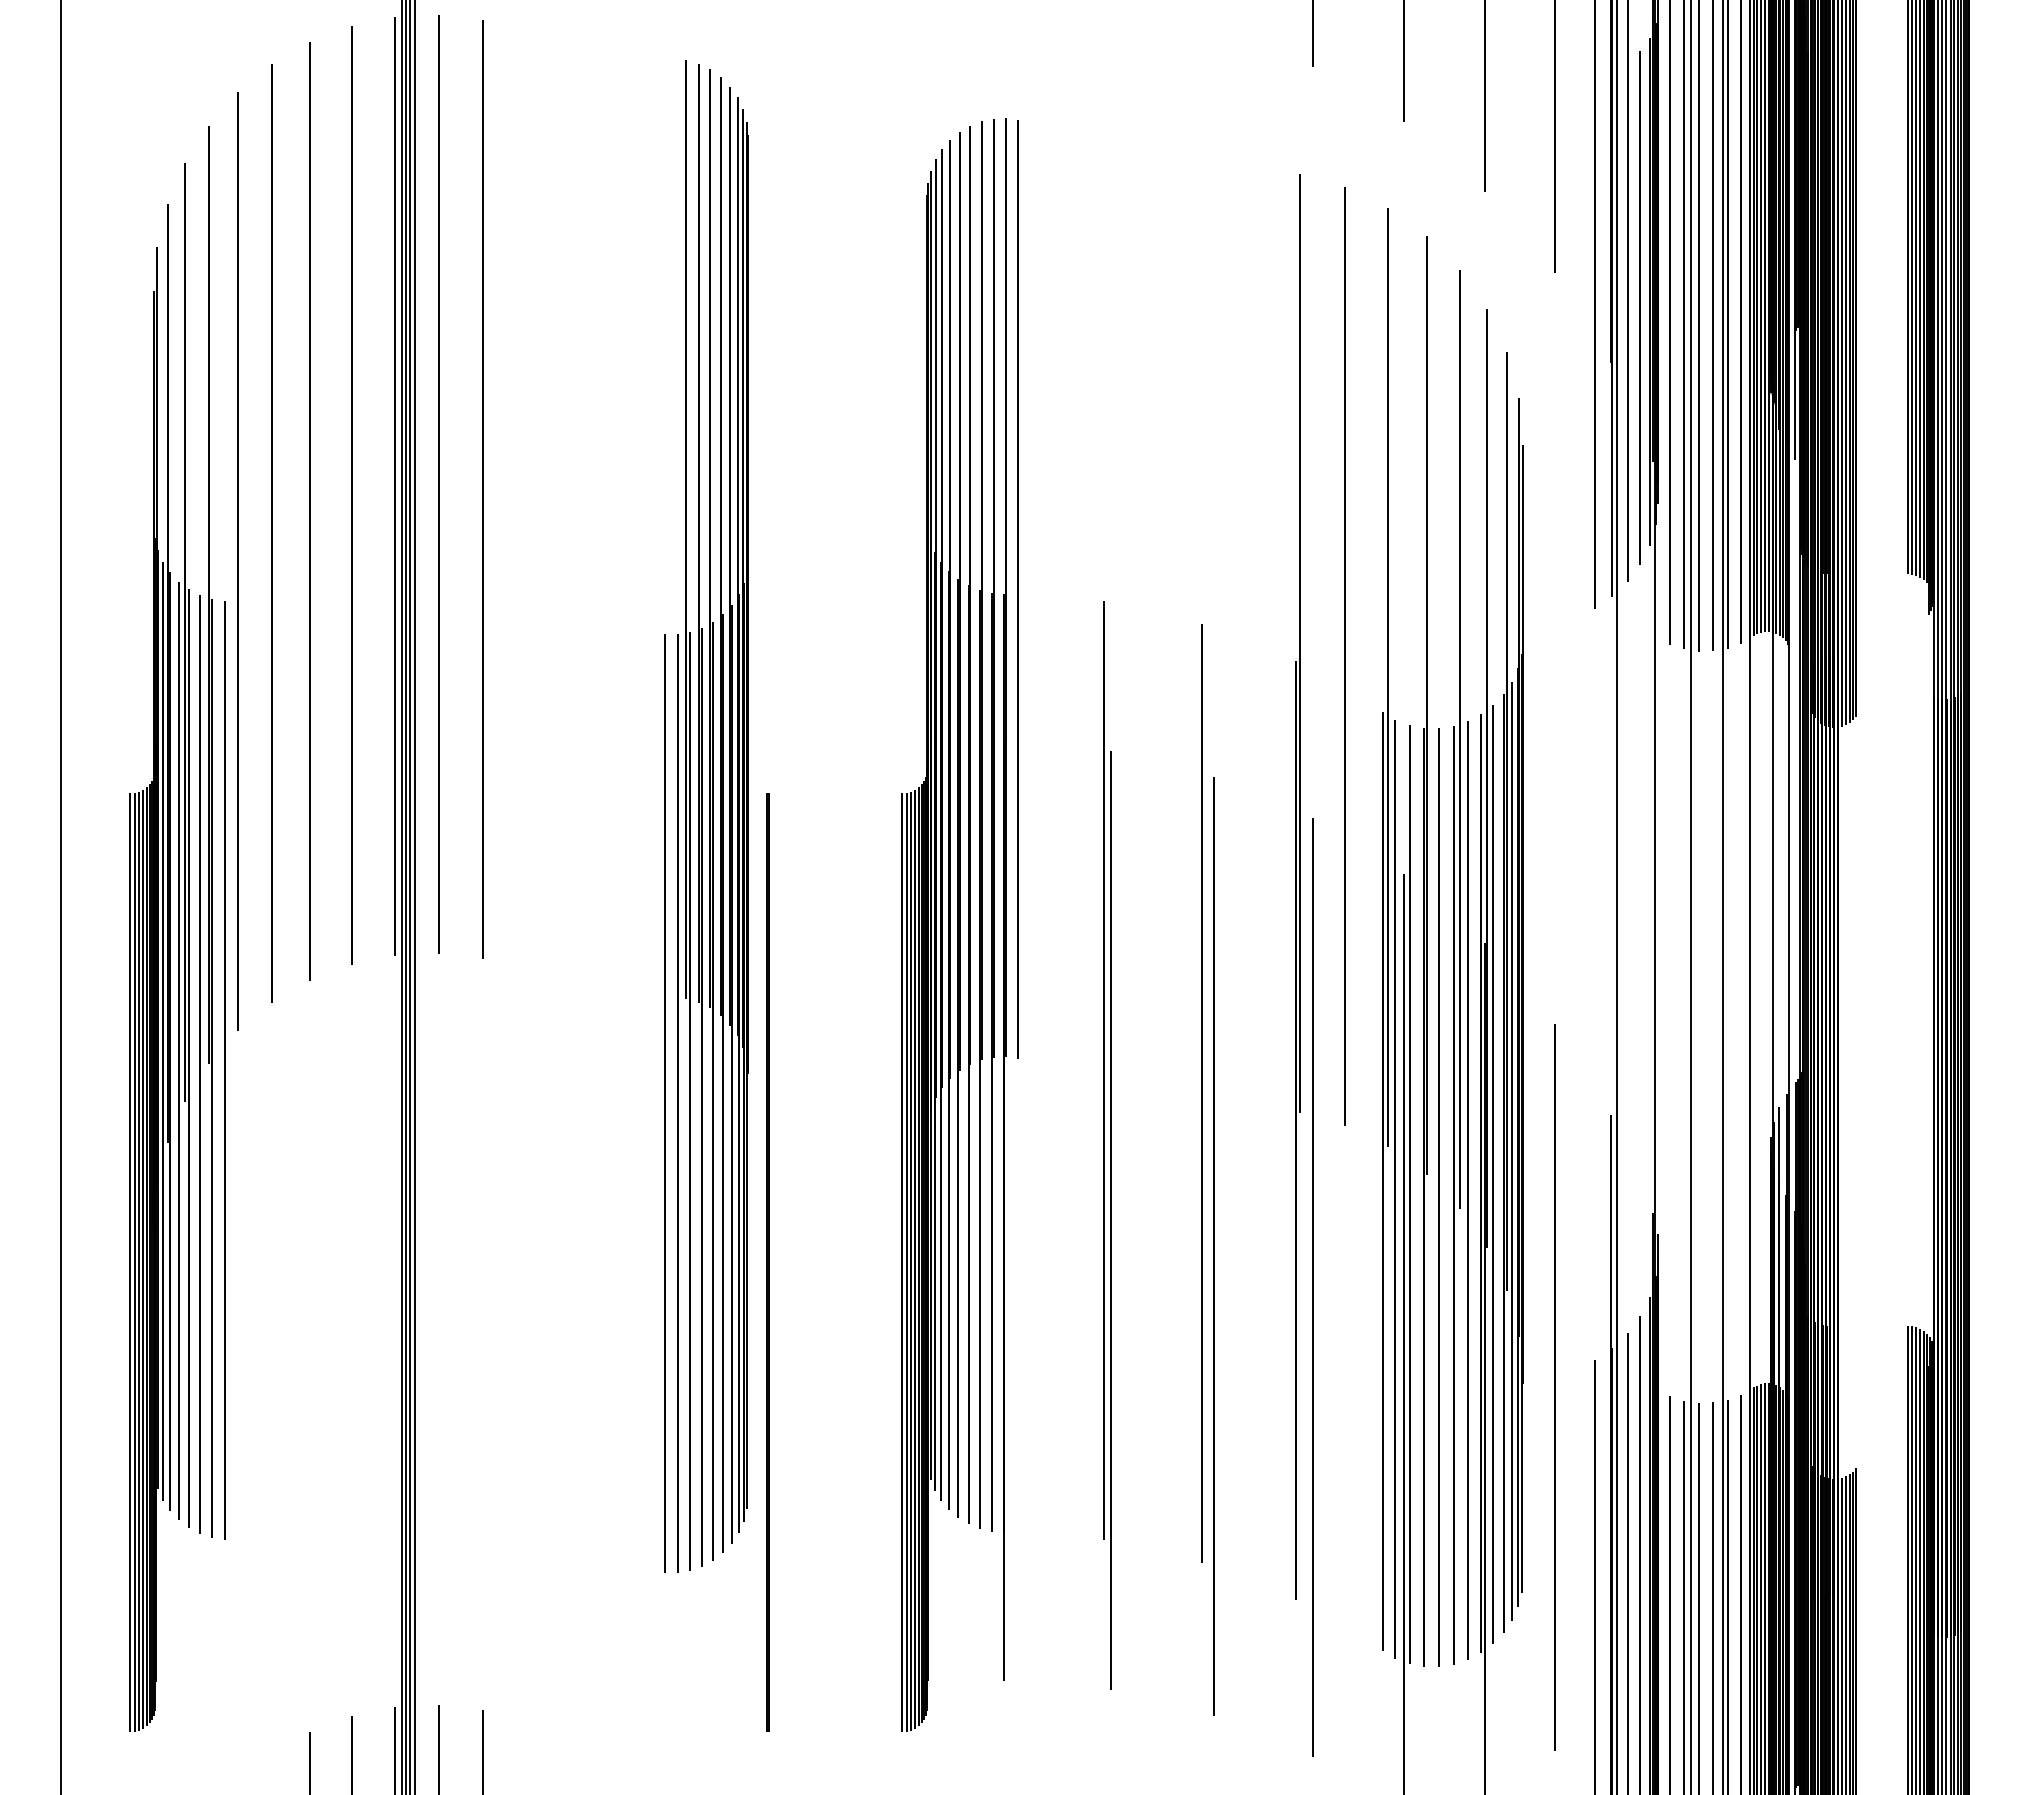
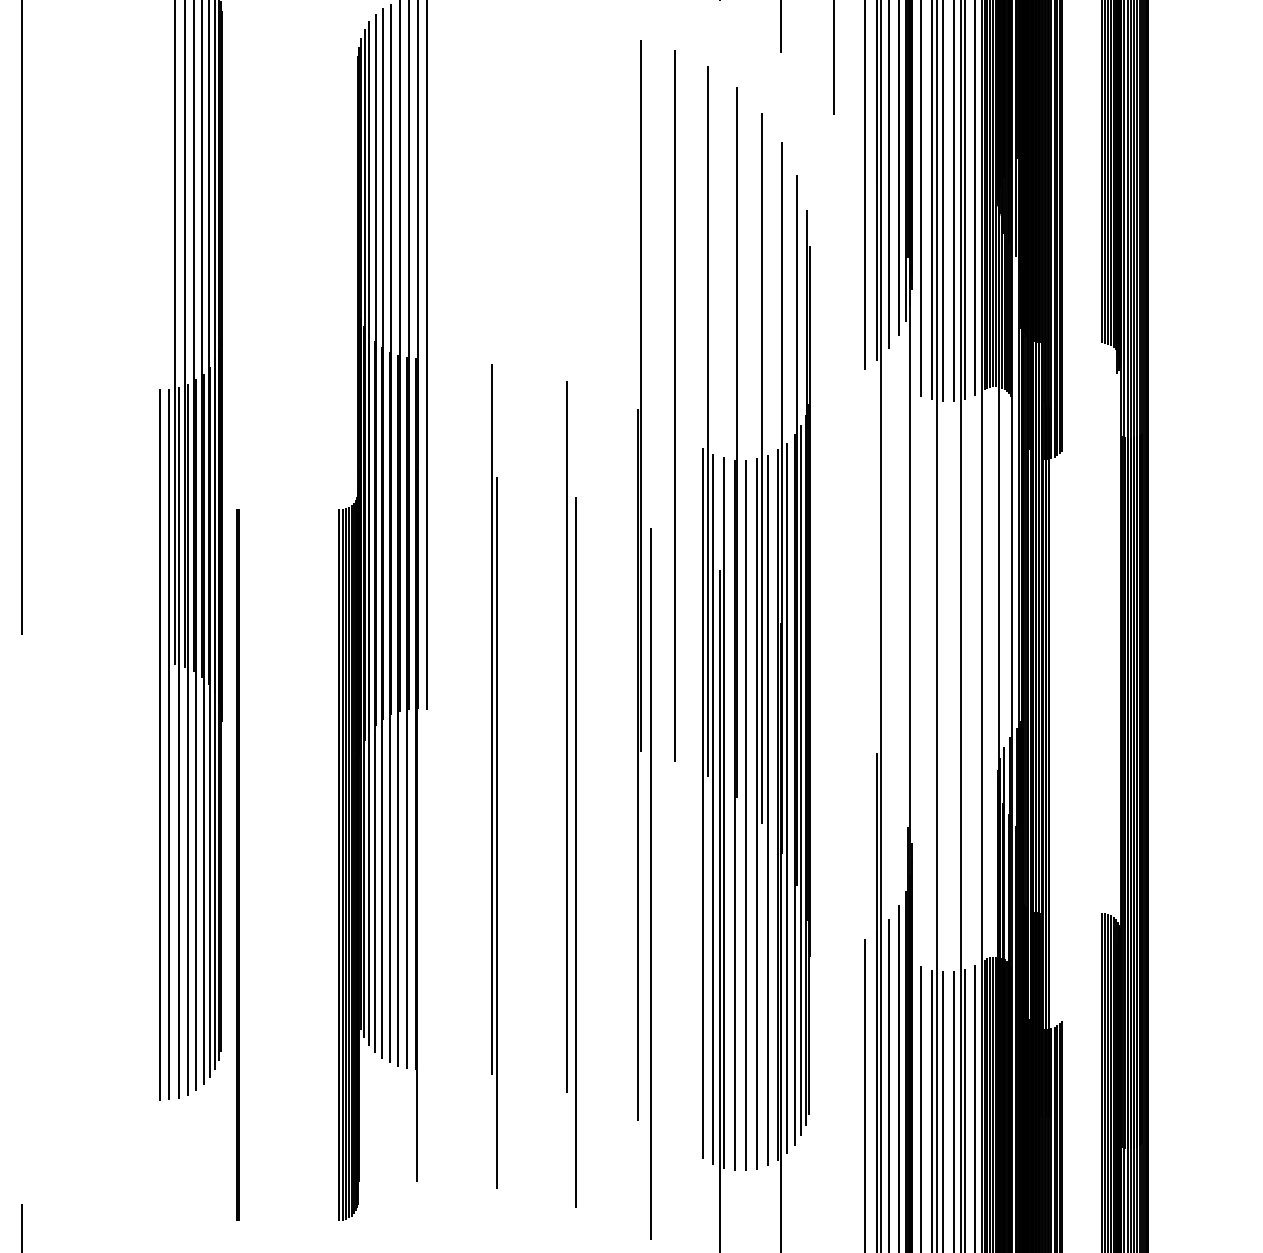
line: (1554, 1387) -> (833, 959), removed

